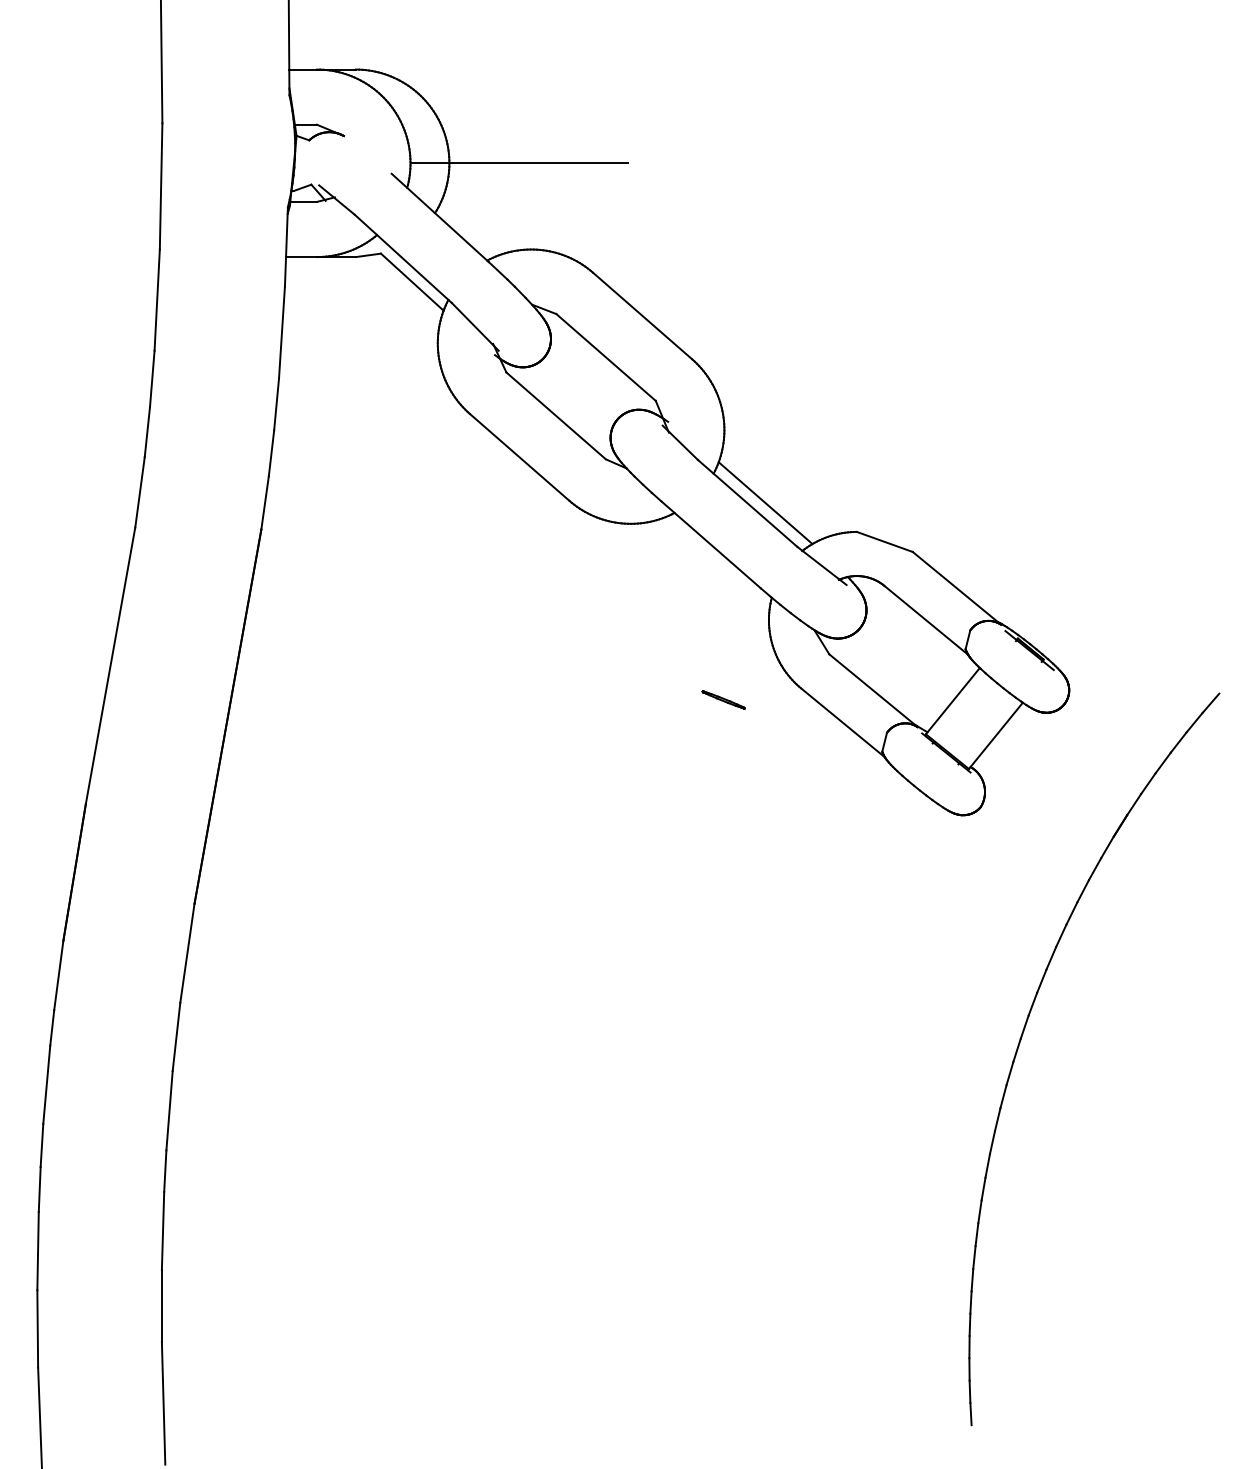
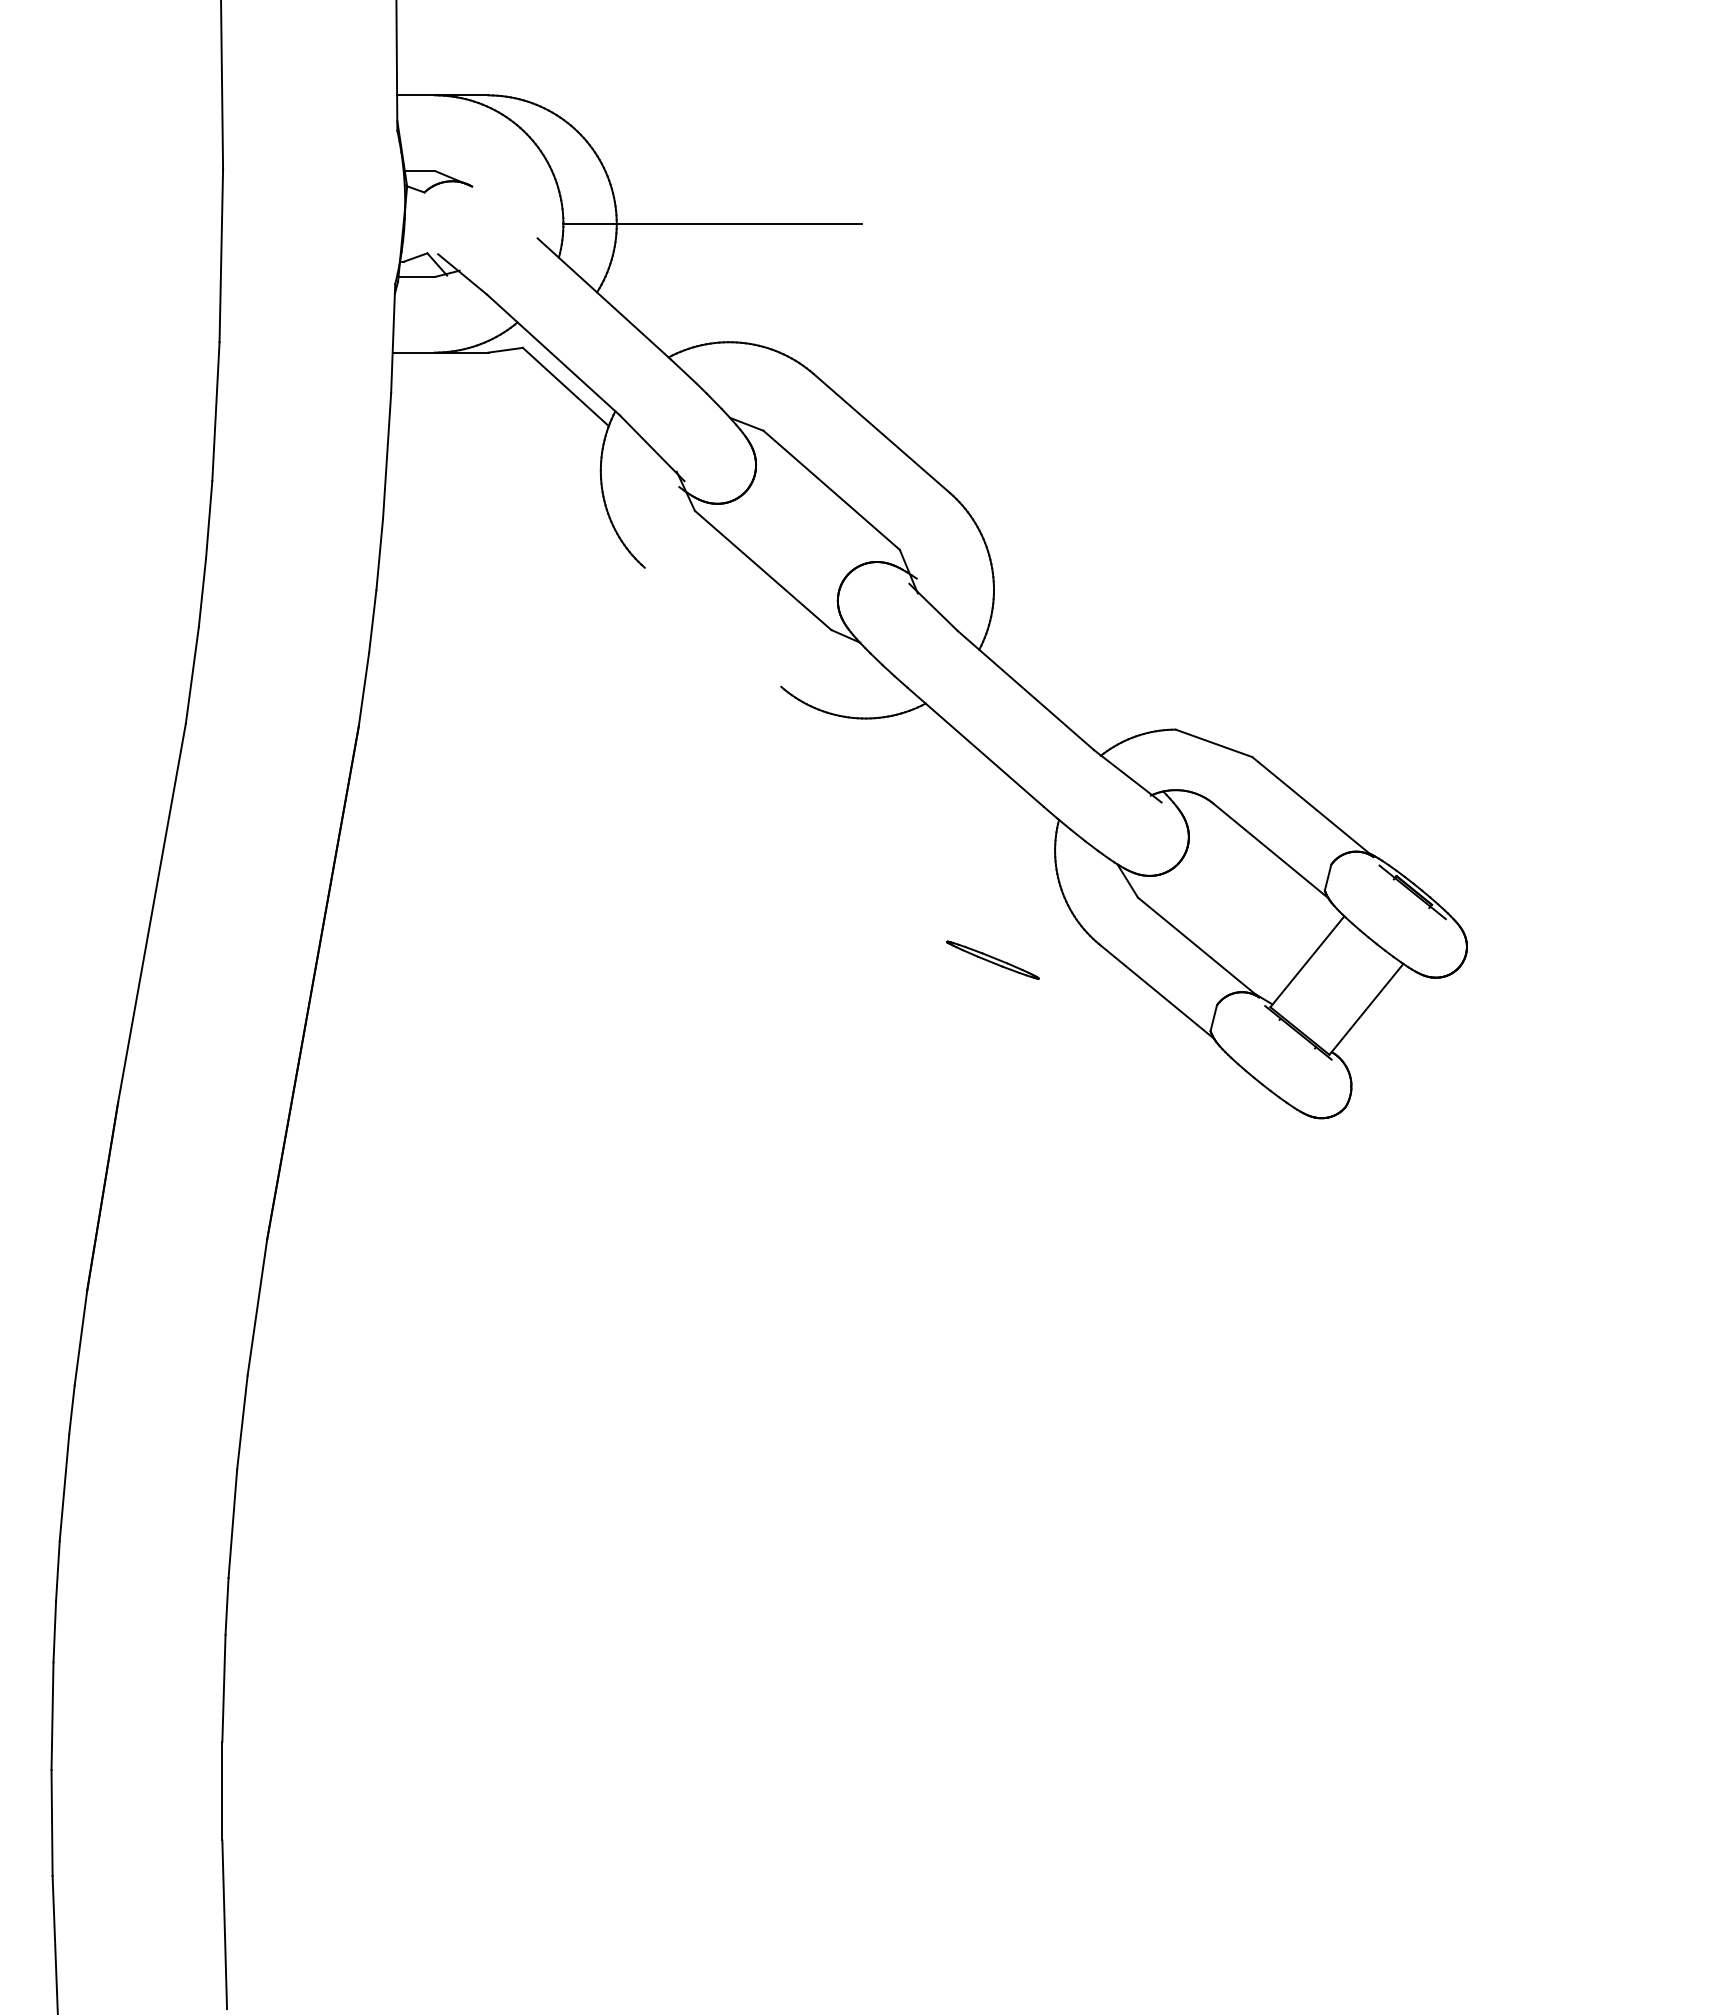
line: (519, 456) -> (712, 626), removed
line: (765, 503) -> (1050, 690), removed
part: (723, 699) -> (992, 959), size x1.6
part: (1022, 1034) -> (1403, 1419), removed

